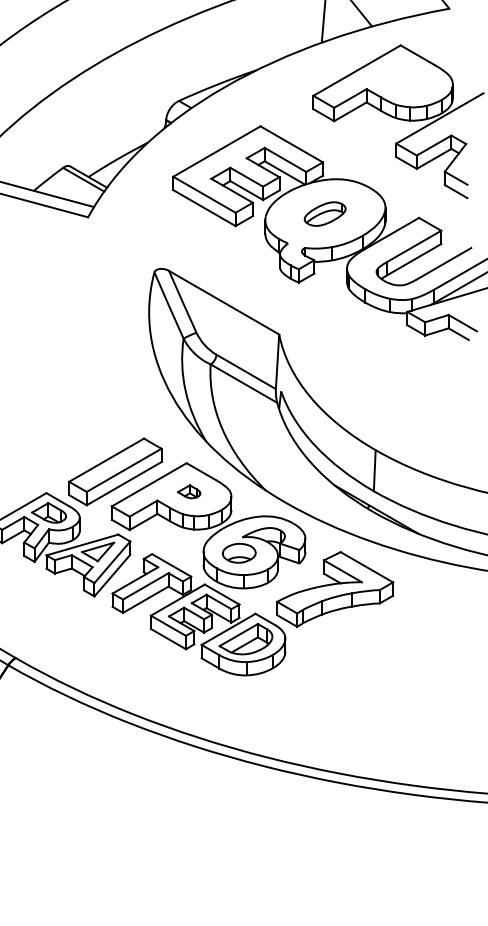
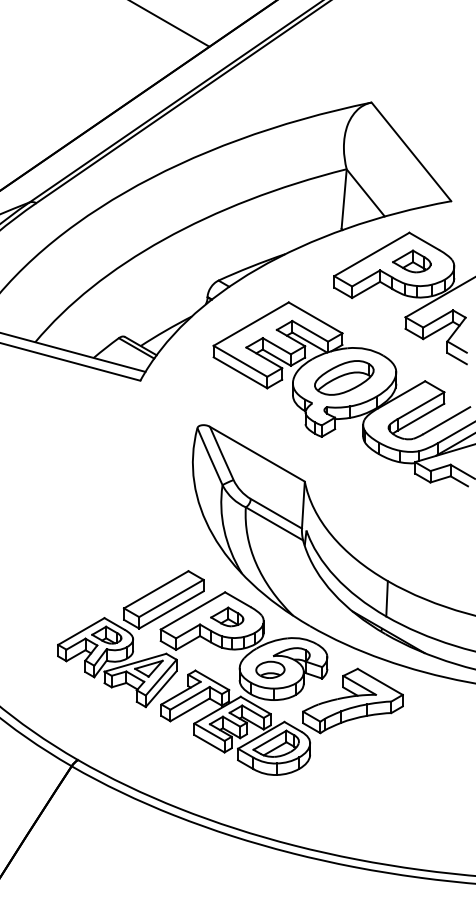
part: (403, 78) -> (411, 261), added
part: (325, 213) -> (344, 377), size x1.67
part: (189, 491) -> (227, 616), size x1.67

